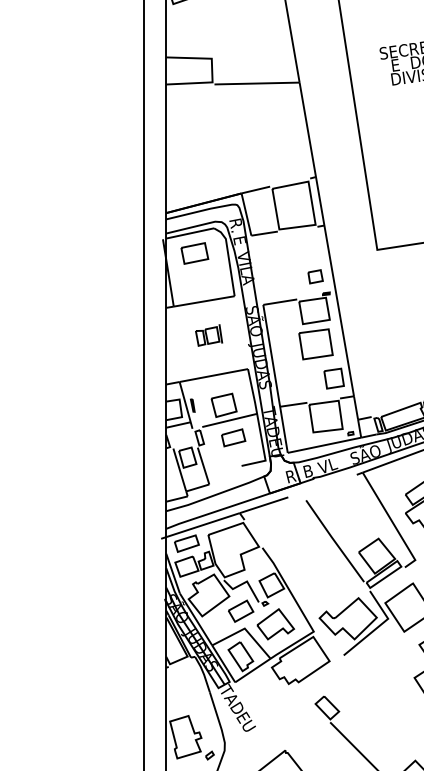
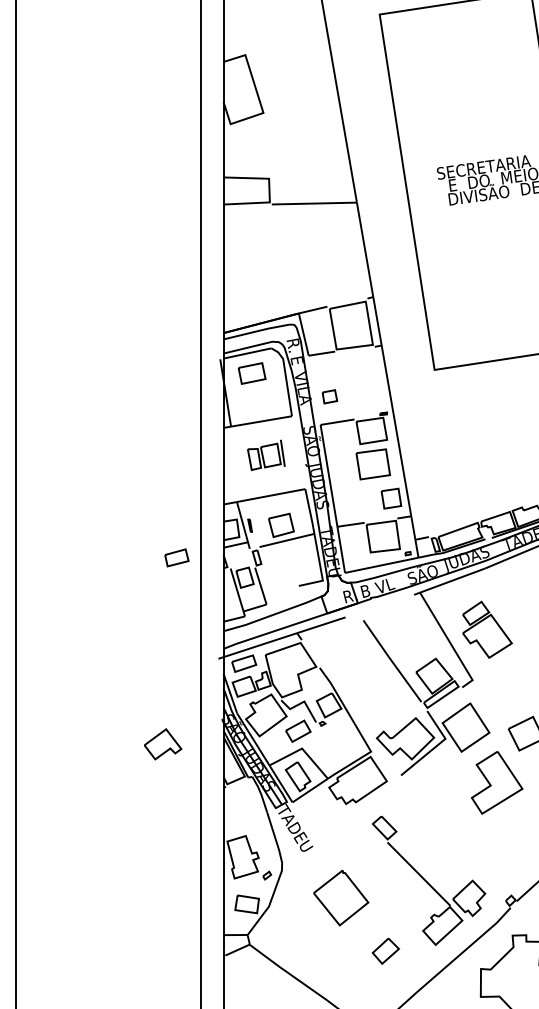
part: (315, 276) -> (329, 396), moved
part: (209, 335) -> (266, 455), size x1.4
part: (233, 437) -> (176, 557), moved
part: (276, 624) -> (163, 744), moved

